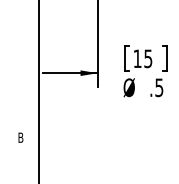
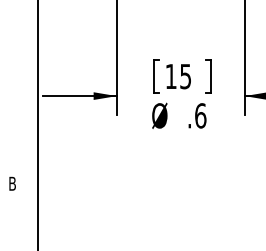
text: (159, 87) -> (200, 115), .5 -> .6

